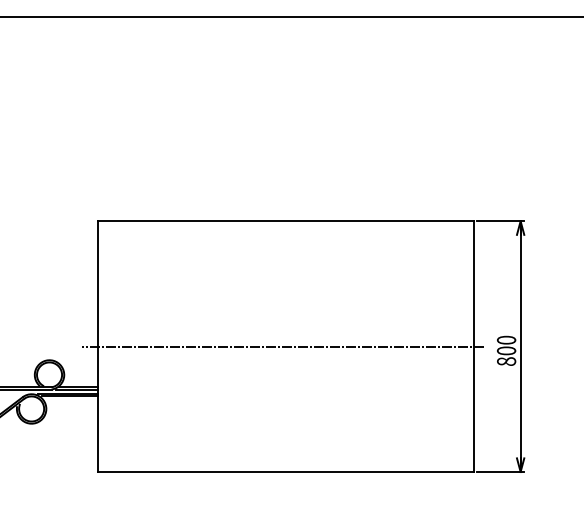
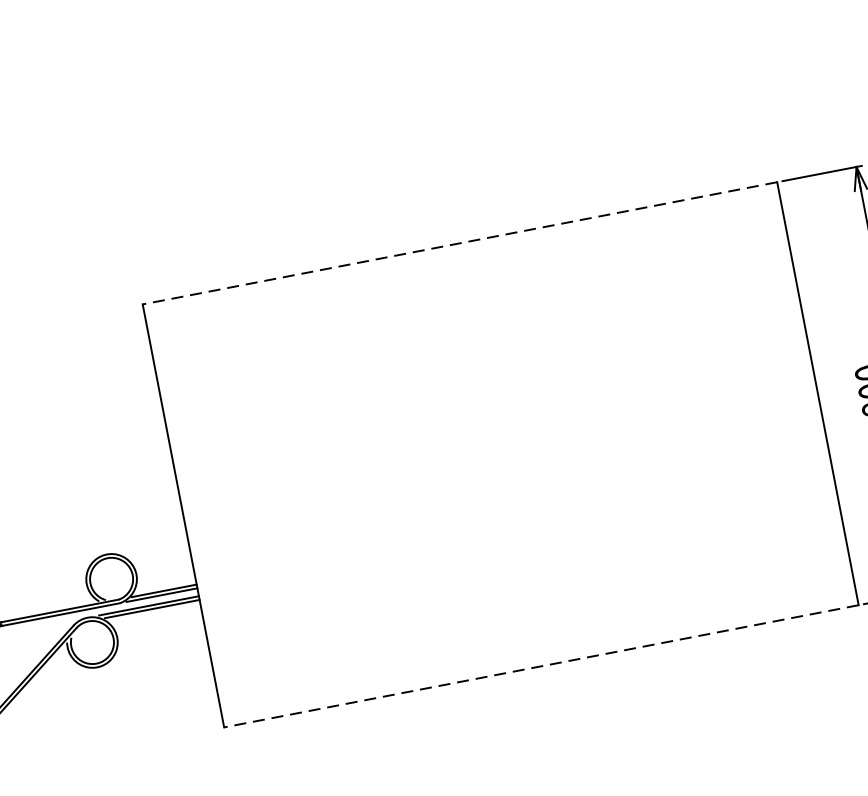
line: (285, 221) -> (459, 243), solid -> dashed
line: (282, 346) -> (495, 455), removed
line: (285, 471) -> (541, 665), solid -> dashed

